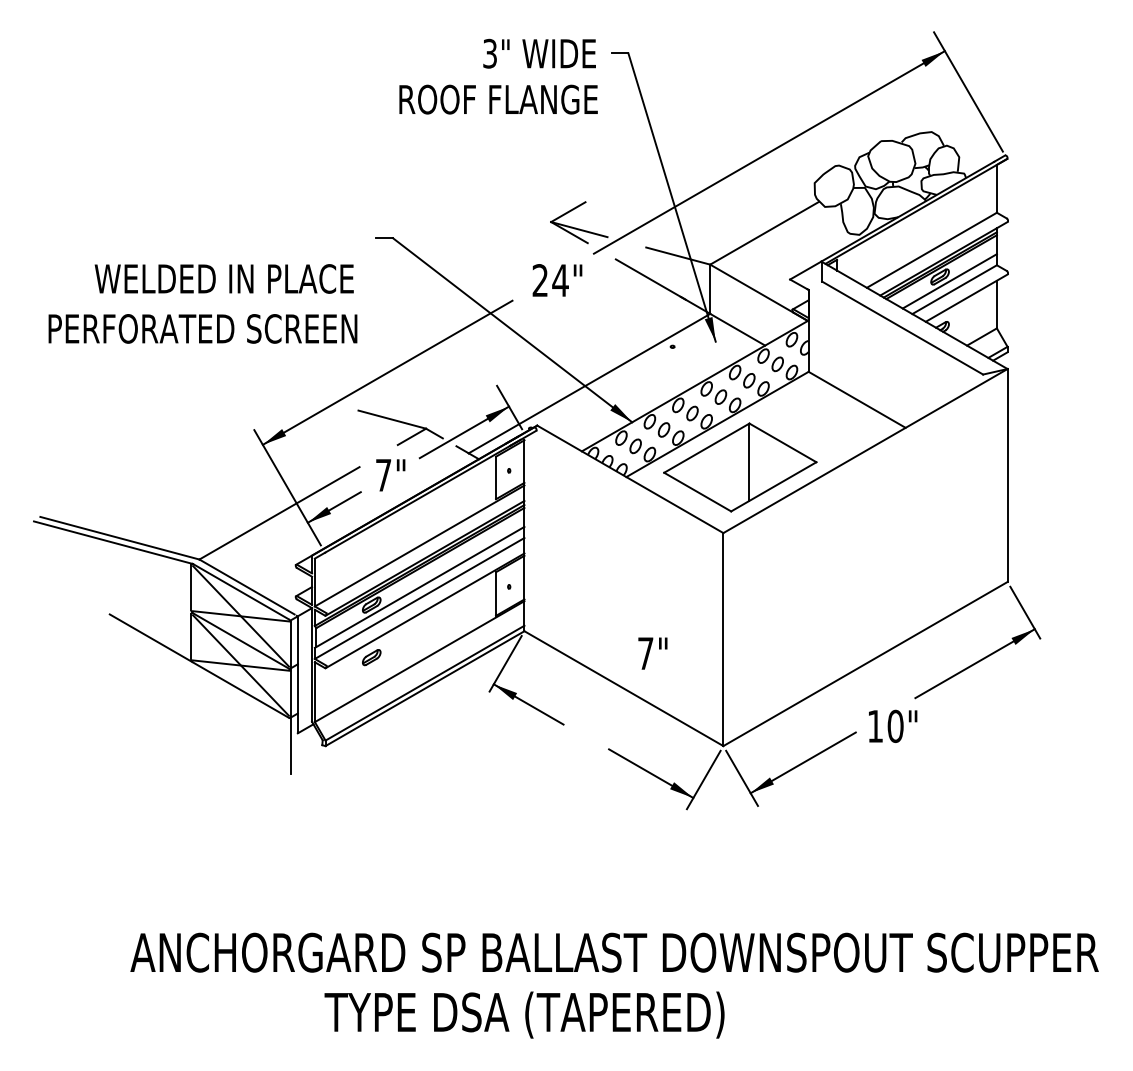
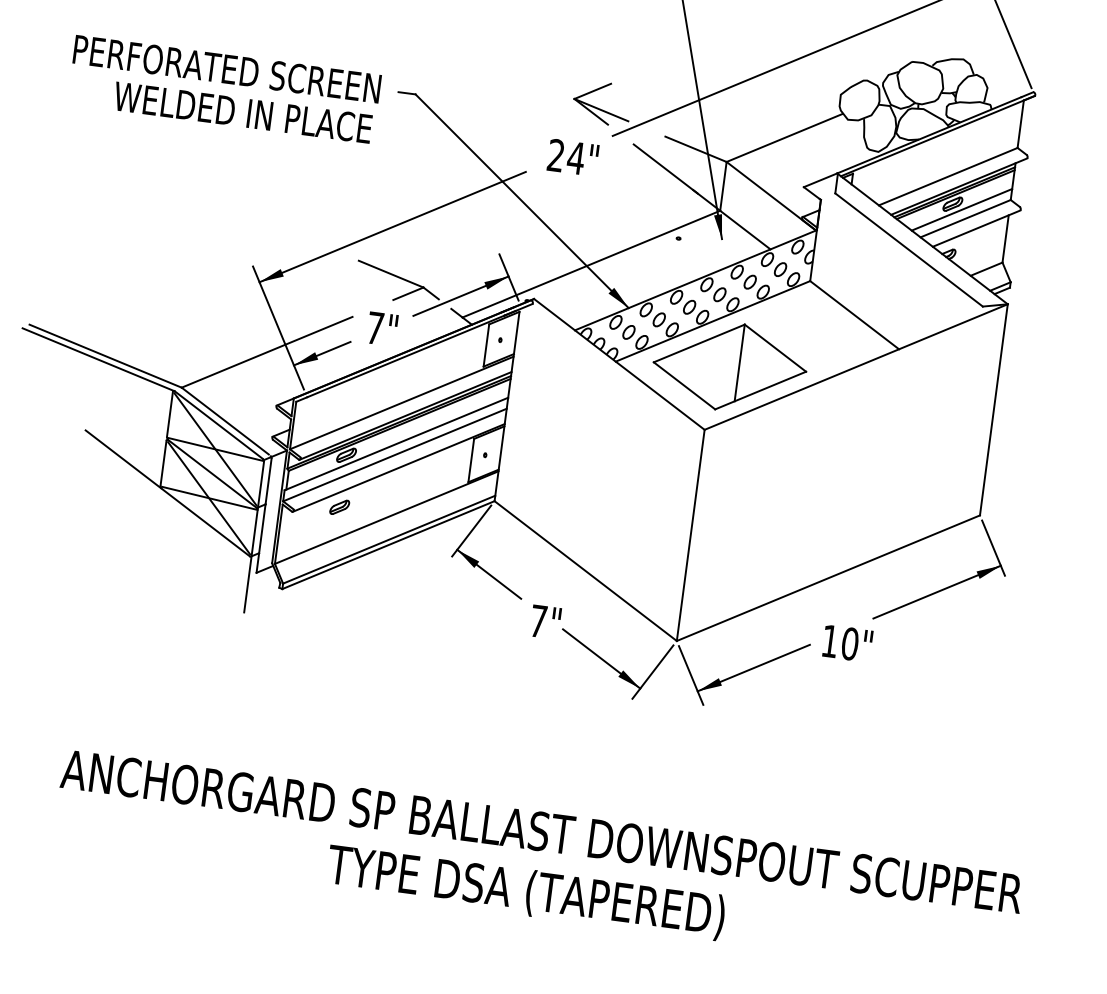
text: (202, 328) -> (226, 68), moved
text: (652, 653) -> (545, 622), moved
text: (524, 1014) -> (525, 891), moved

